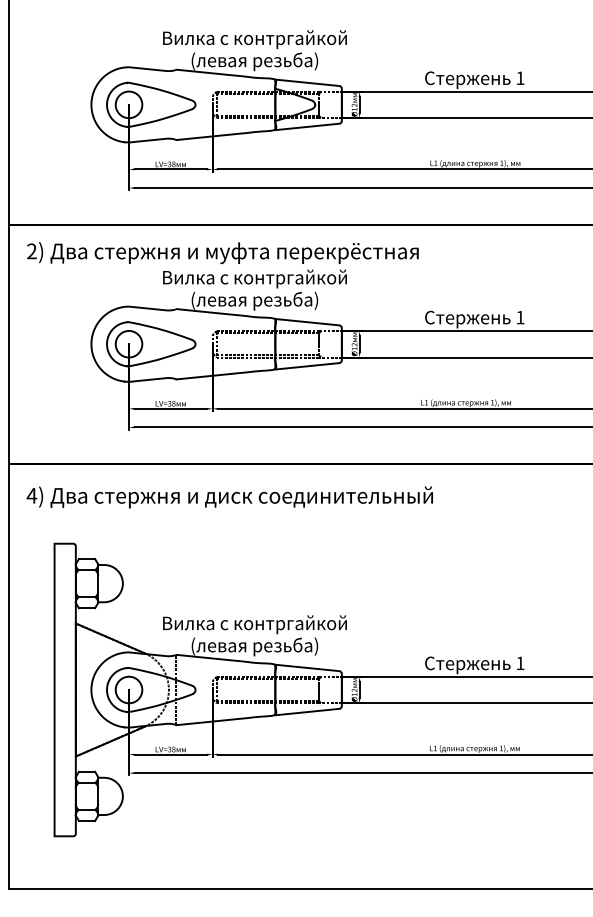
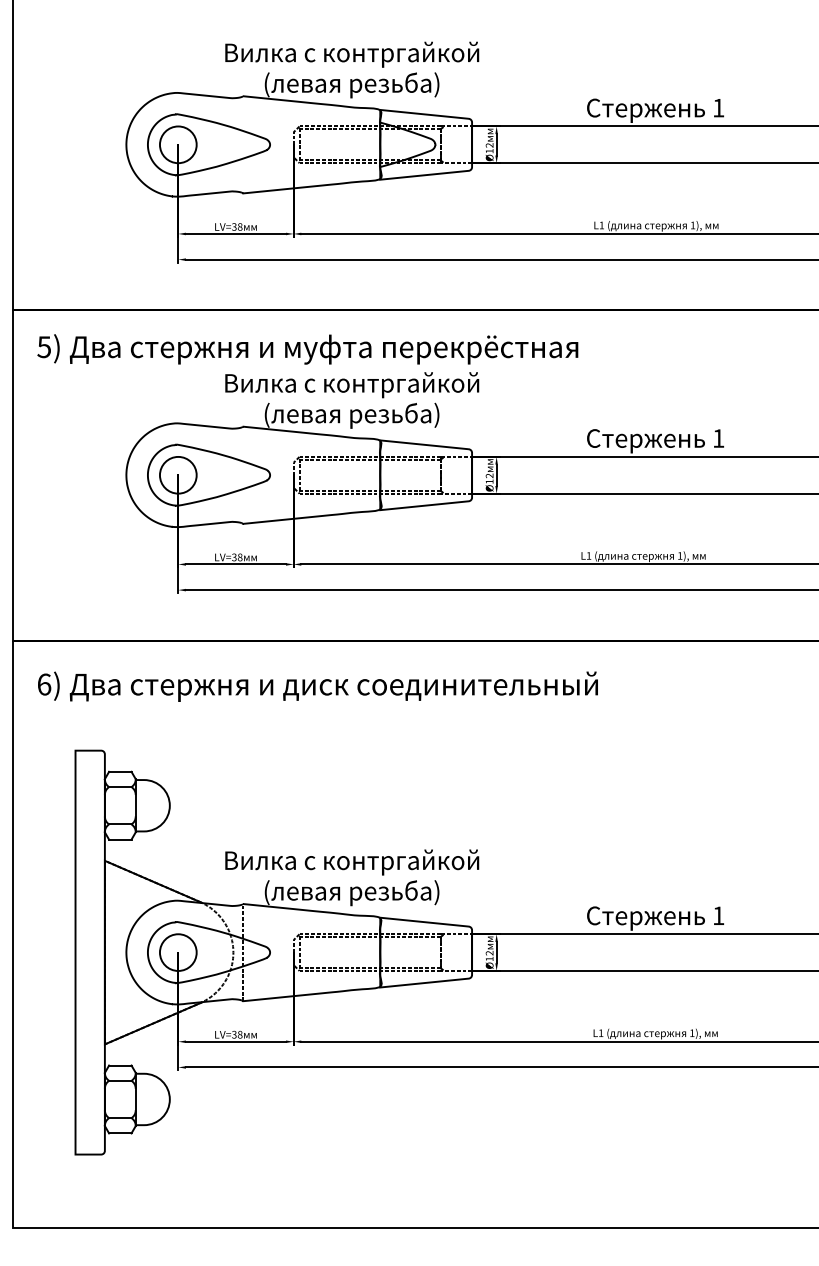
text: (31, 251) -> (43, 347), 2) -> 5)
text: (31, 495) -> (43, 684), 4) -> 6)

